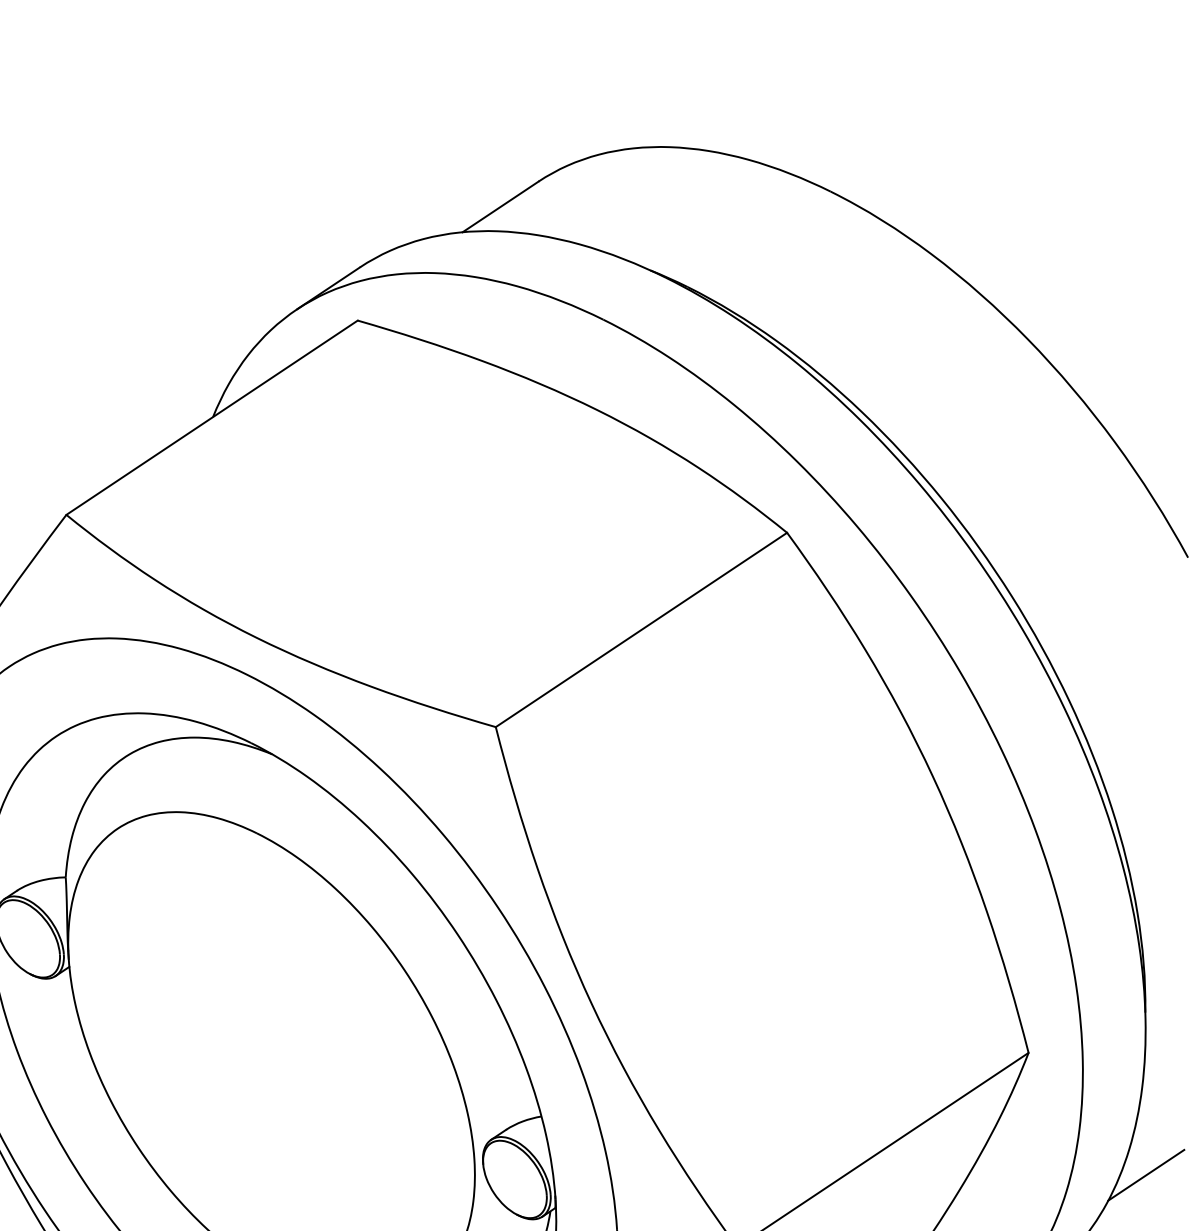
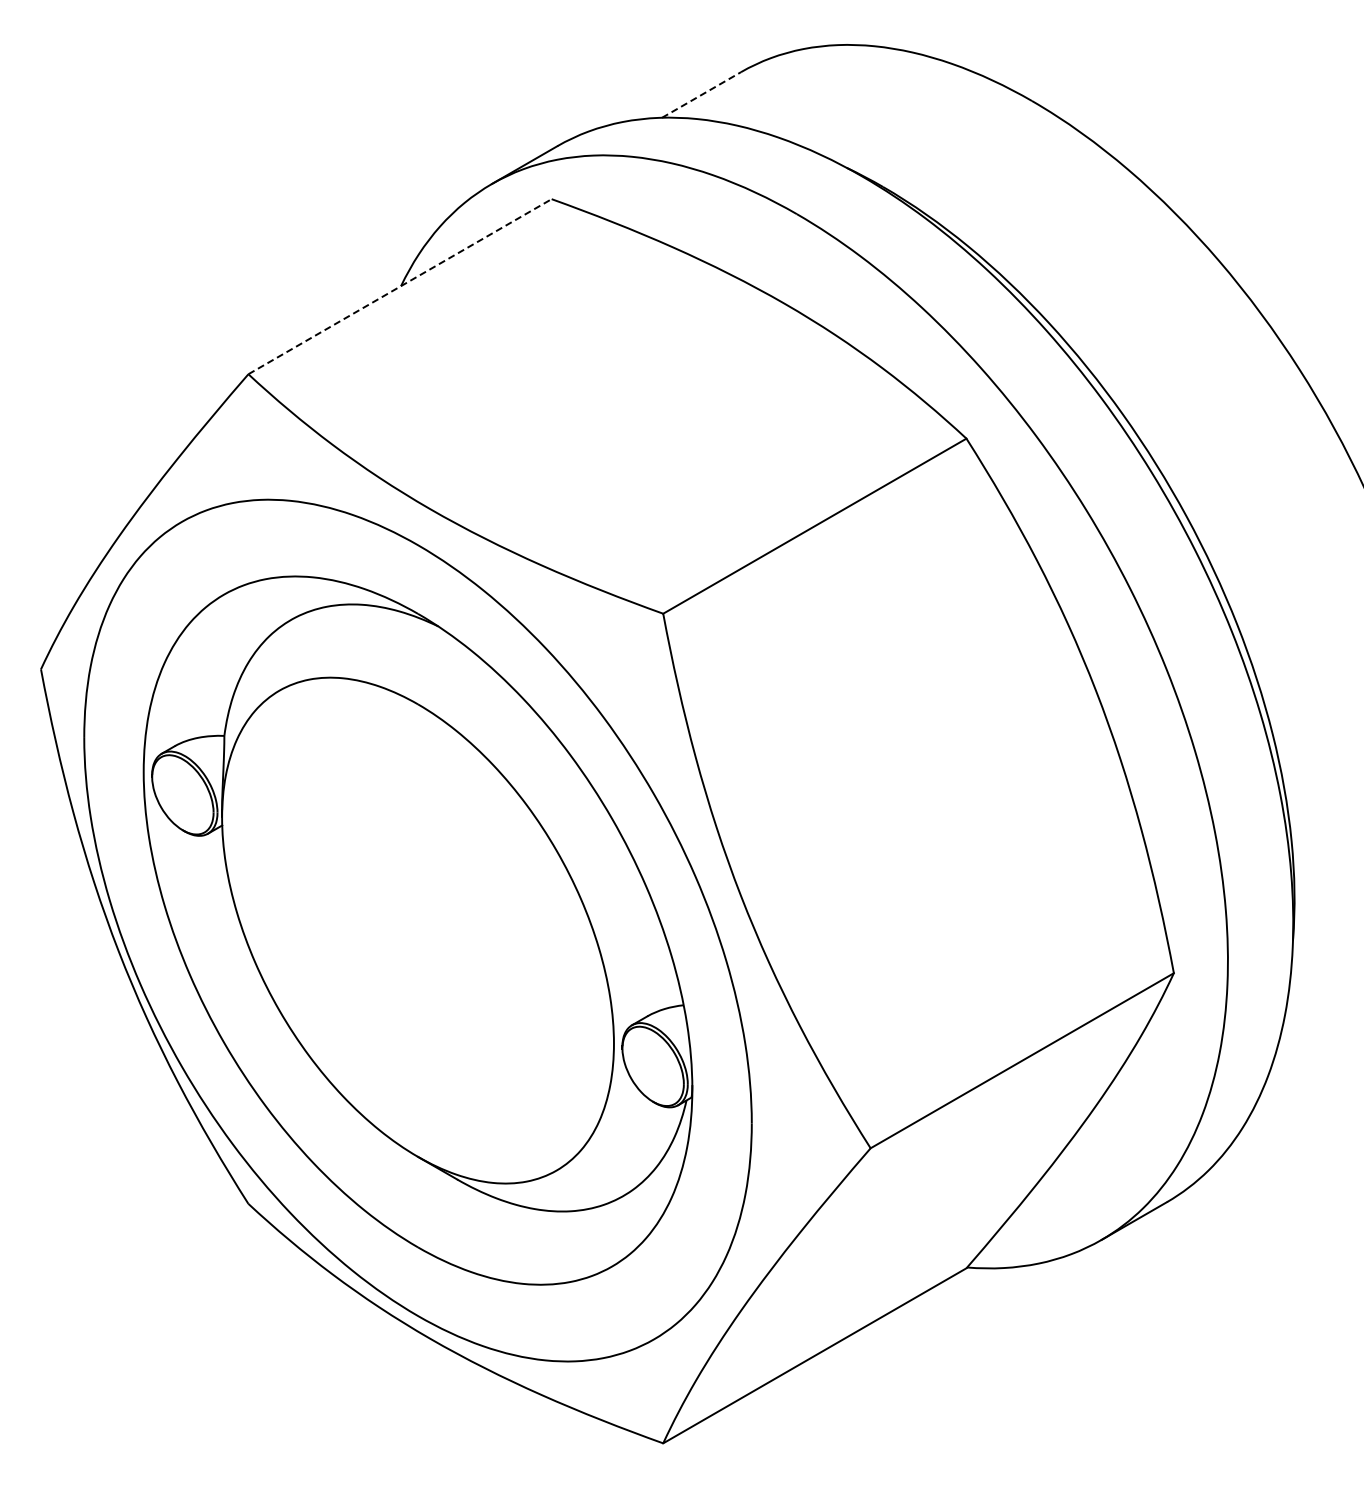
line: (500, 206) -> (701, 94), solid -> dashed
line: (212, 417) -> (400, 286), solid -> dashed
line: (1145, 1174) -> (1282, 1102), removed

